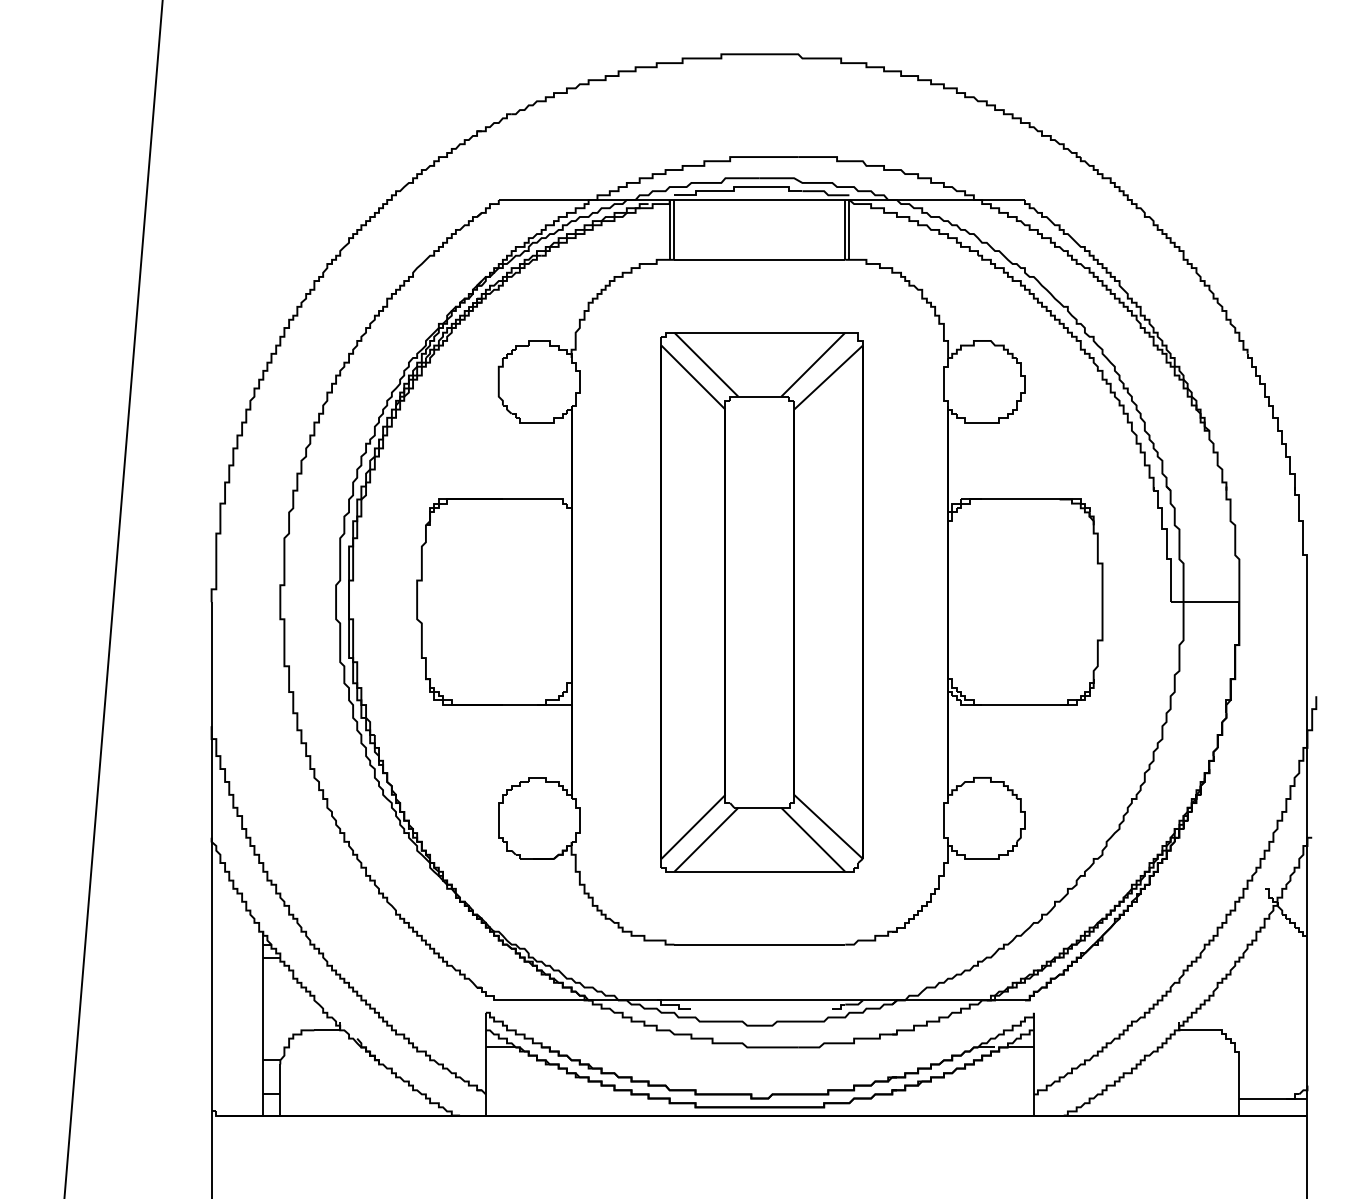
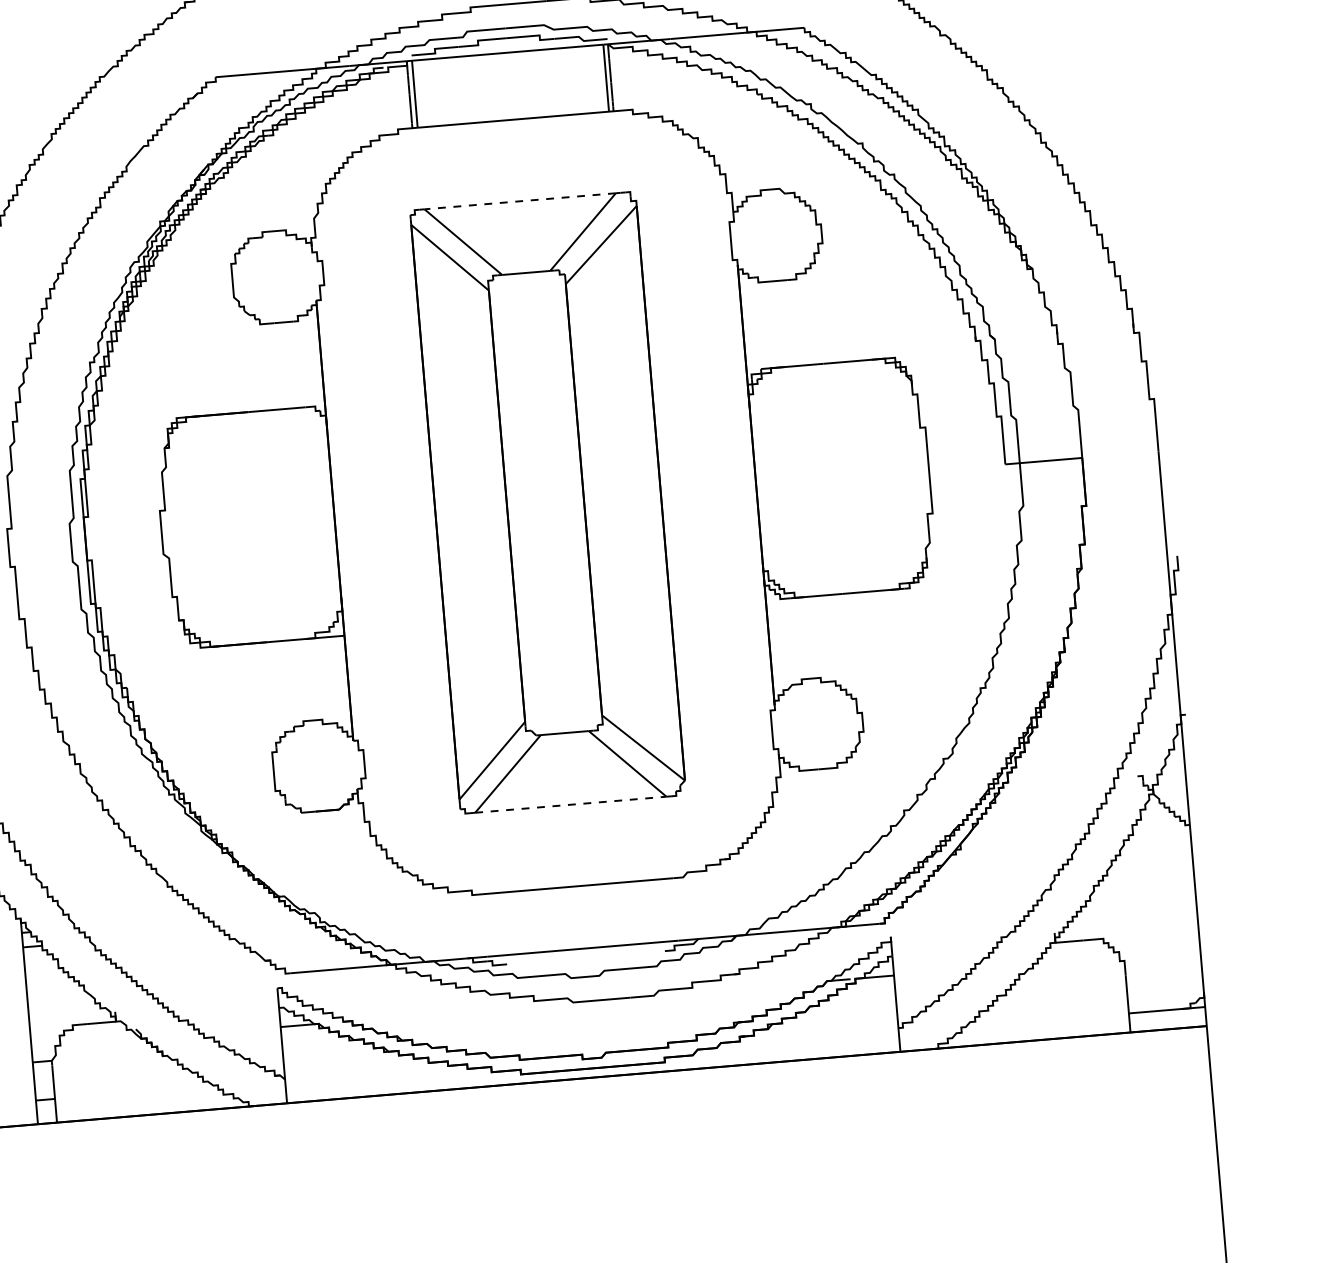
line: (759, 332) -> (519, 201), solid -> dashed
line: (760, 871) -> (571, 804), solid -> dashed

